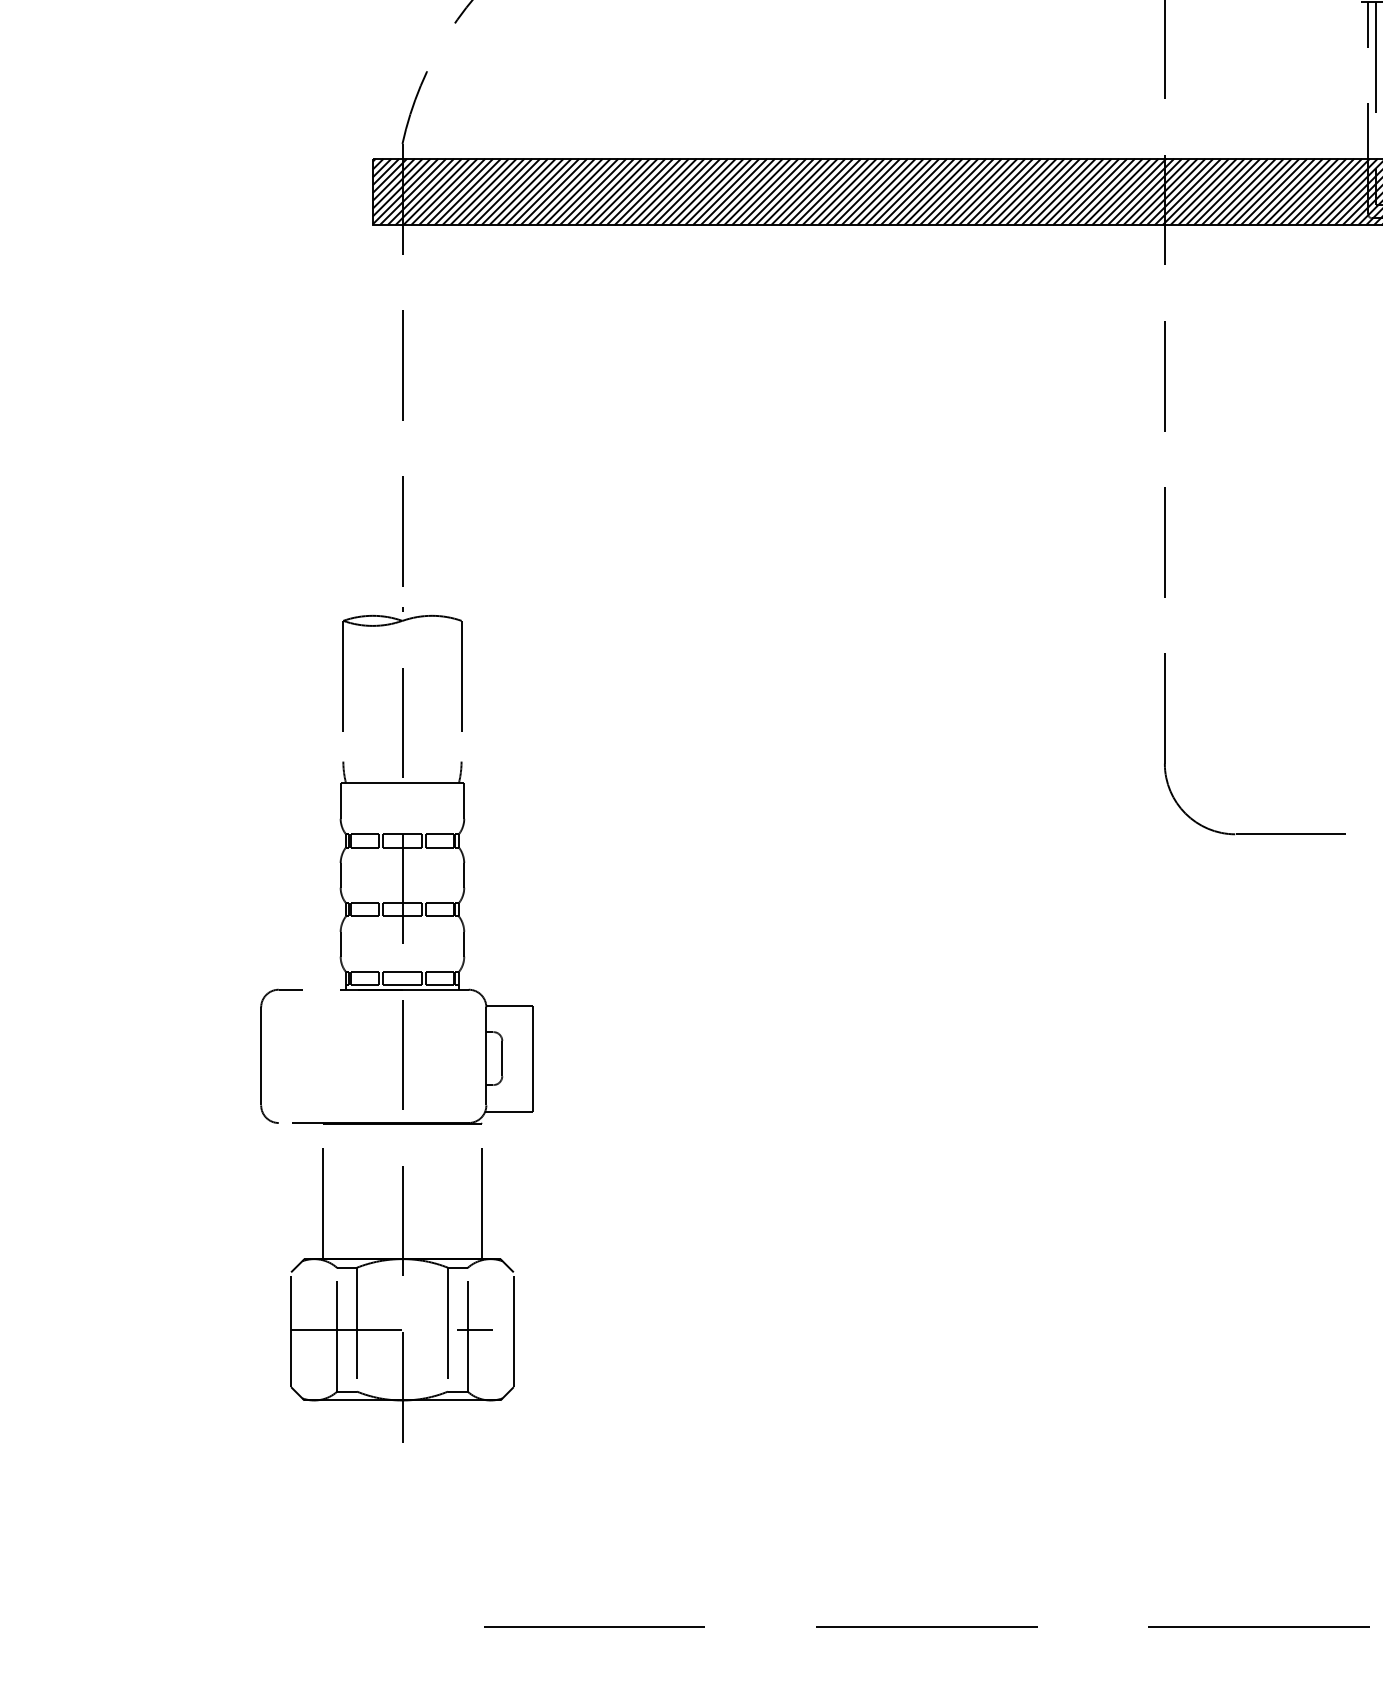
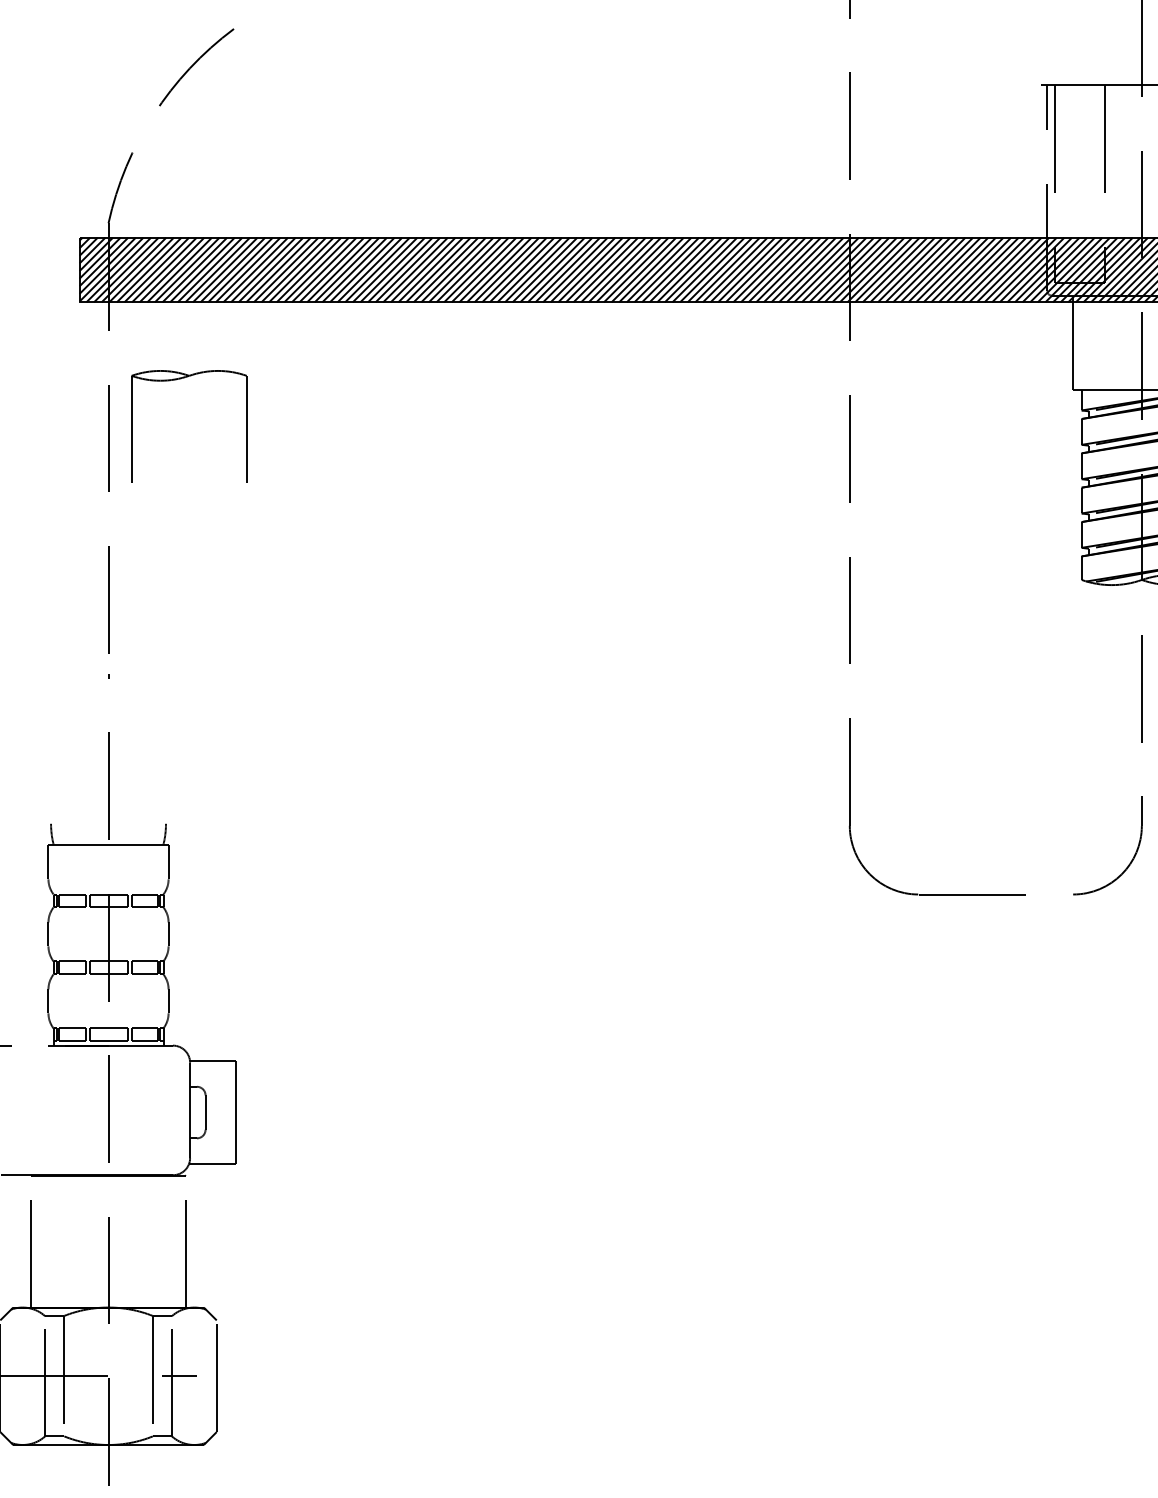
part: (394, 624) -> (181, 379), moved

